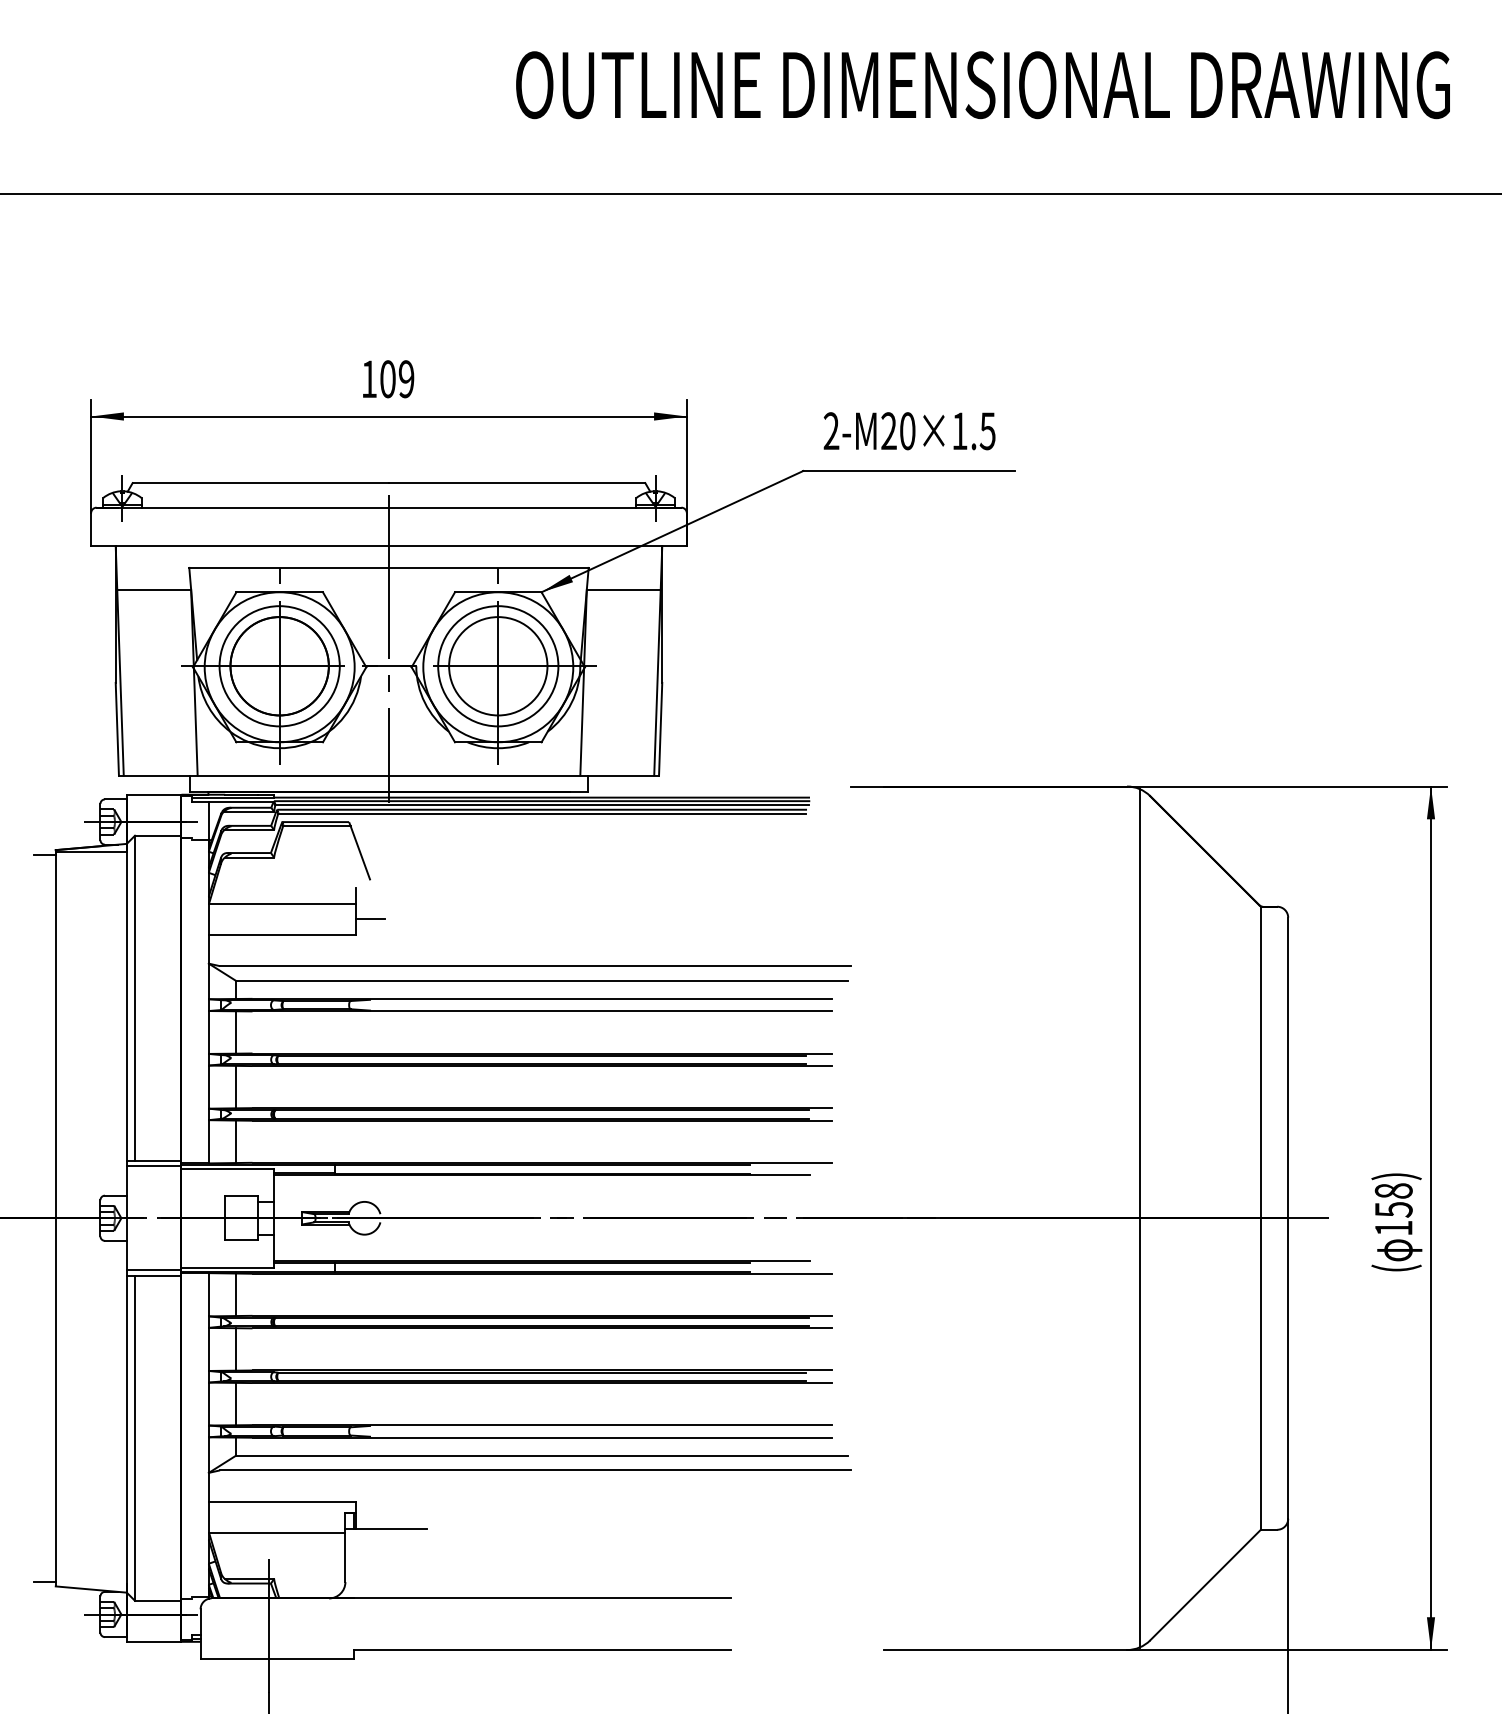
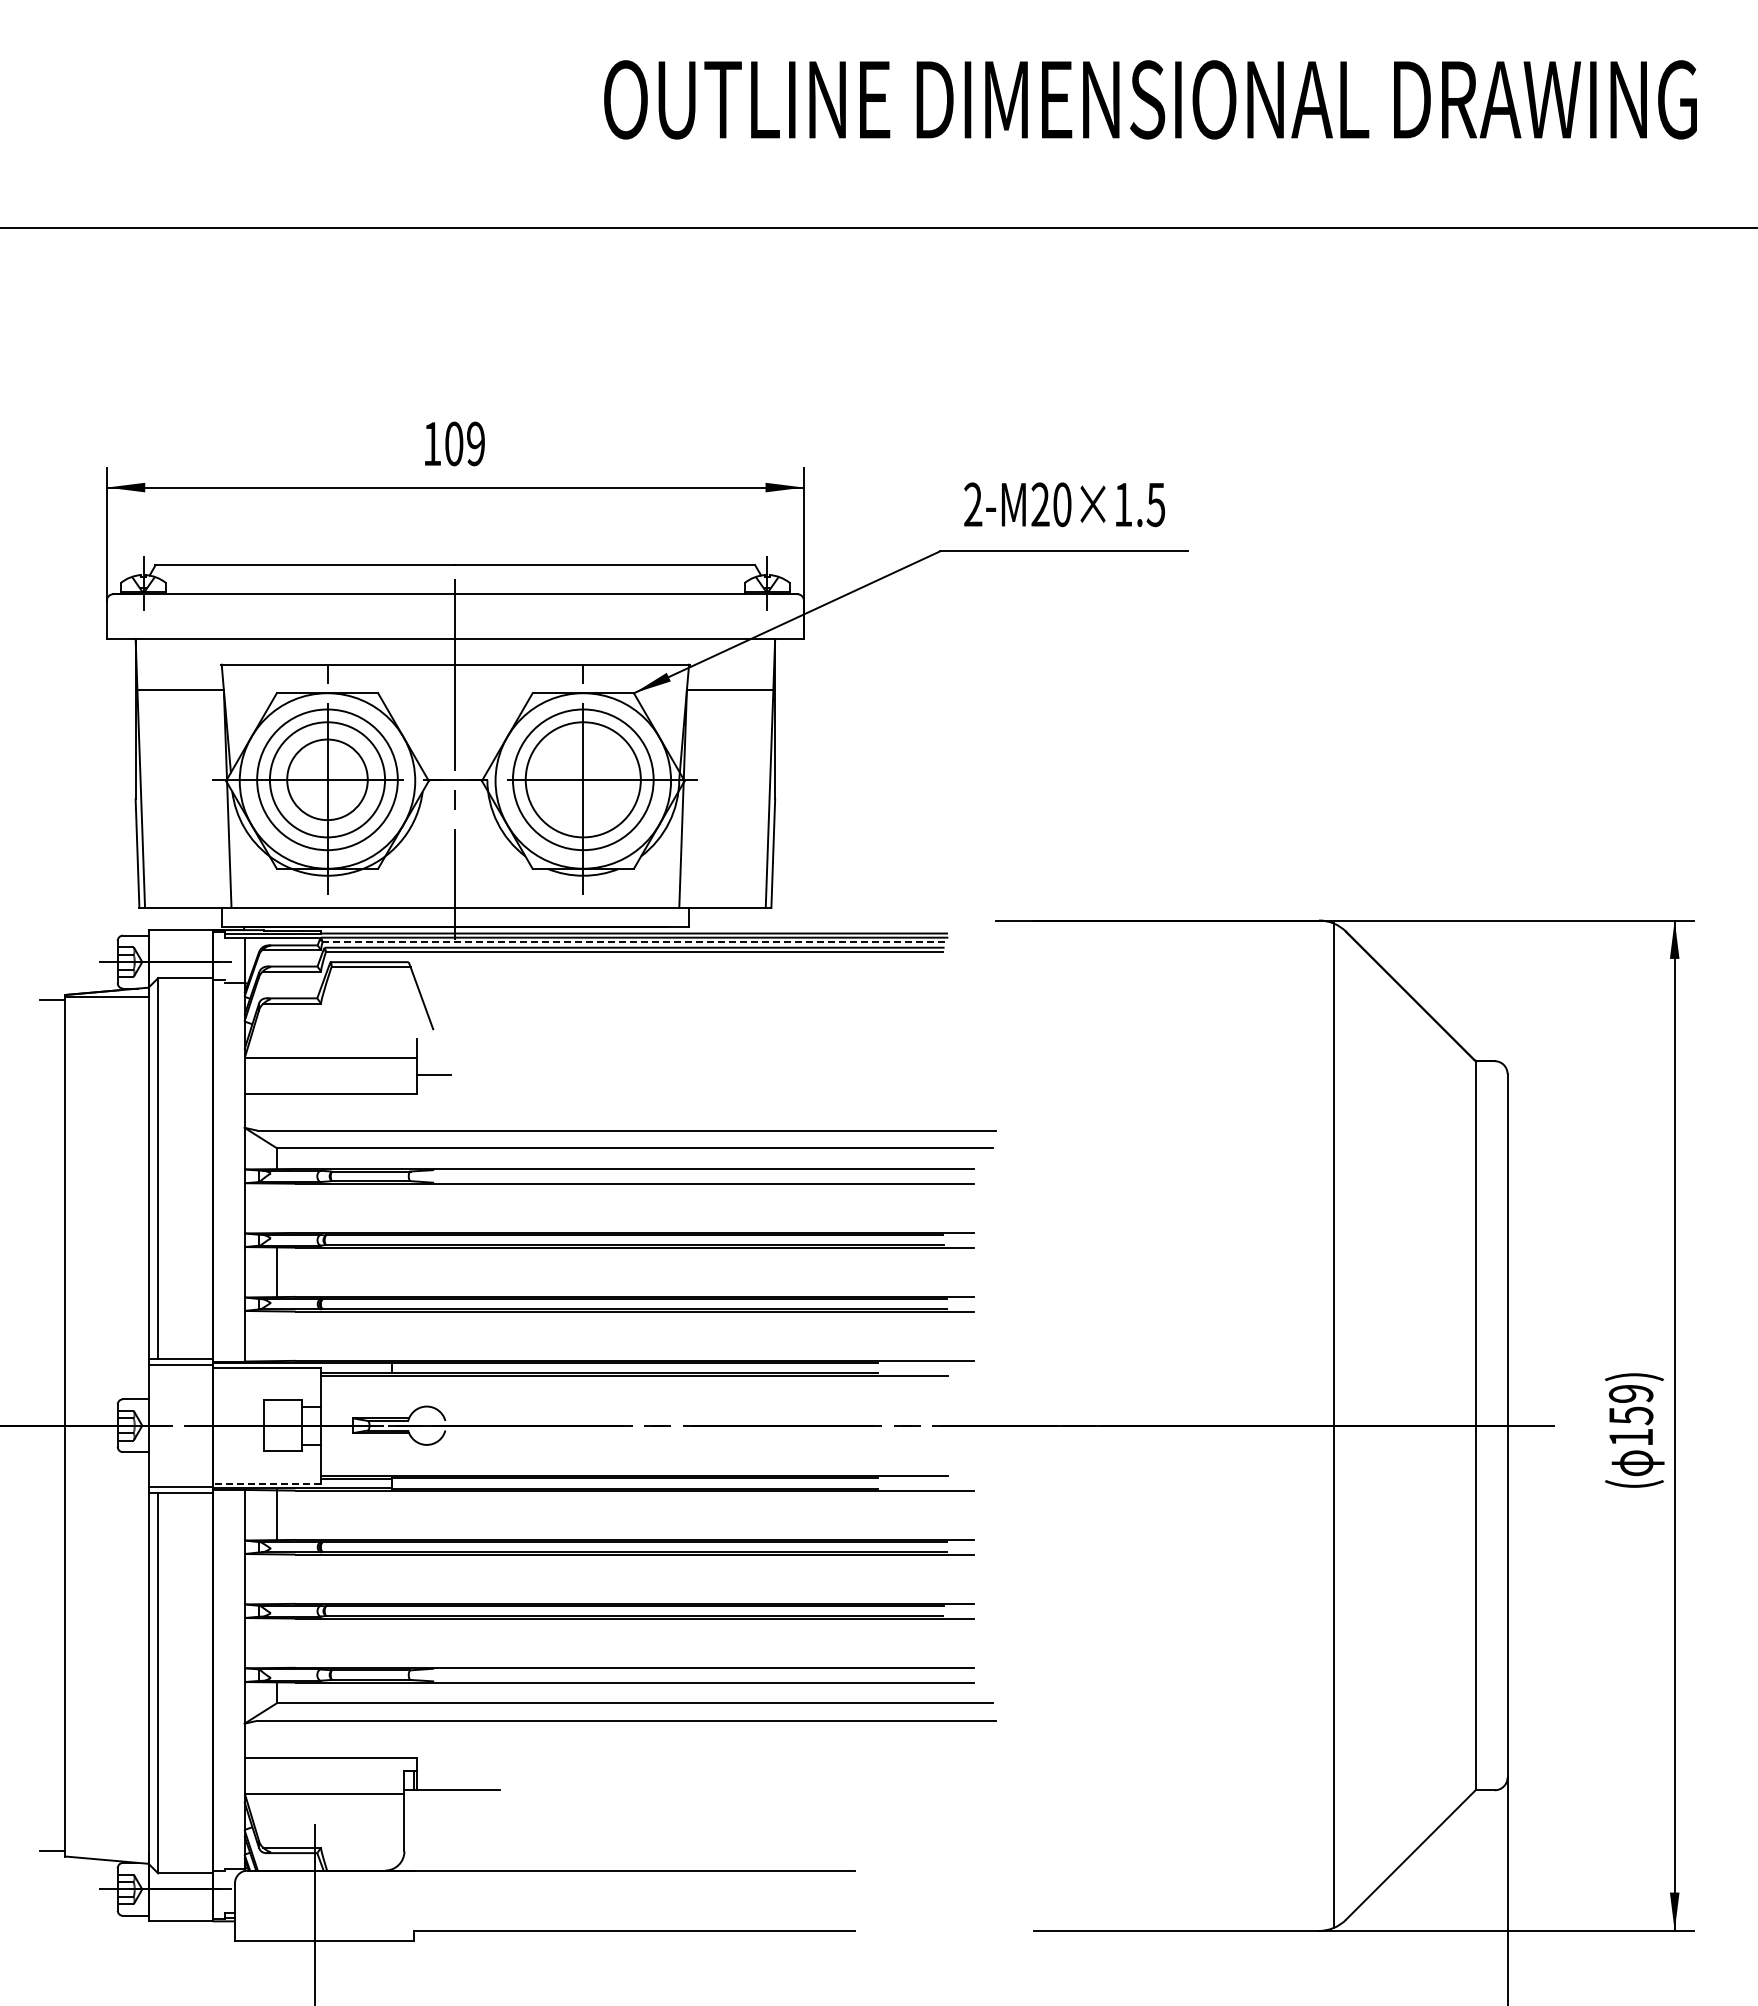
circle: (279, 665) -> (327, 779), size x0.7
line: (542, 805) -> (635, 942), solid -> dashed
line: (236, 1032) -> (276, 1208), removed
line: (236, 1141) -> (276, 1335), removed
text: (1393, 1190) -> (1630, 1393), 158) -> 159)
line: (227, 1267) -> (266, 1483), solid -> dashed
line: (236, 1349) -> (276, 1579), removed
line: (236, 1404) -> (276, 1643), removed

